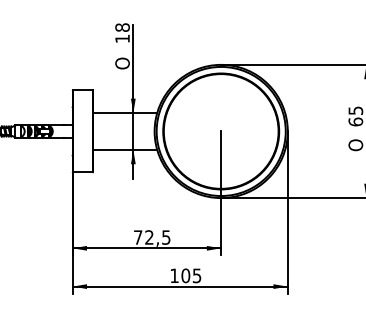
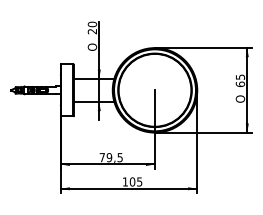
text: (121, 32) -> (91, 27), 18 -> 20
text: (149, 237) -> (109, 157), 72,5 -> 79,5

